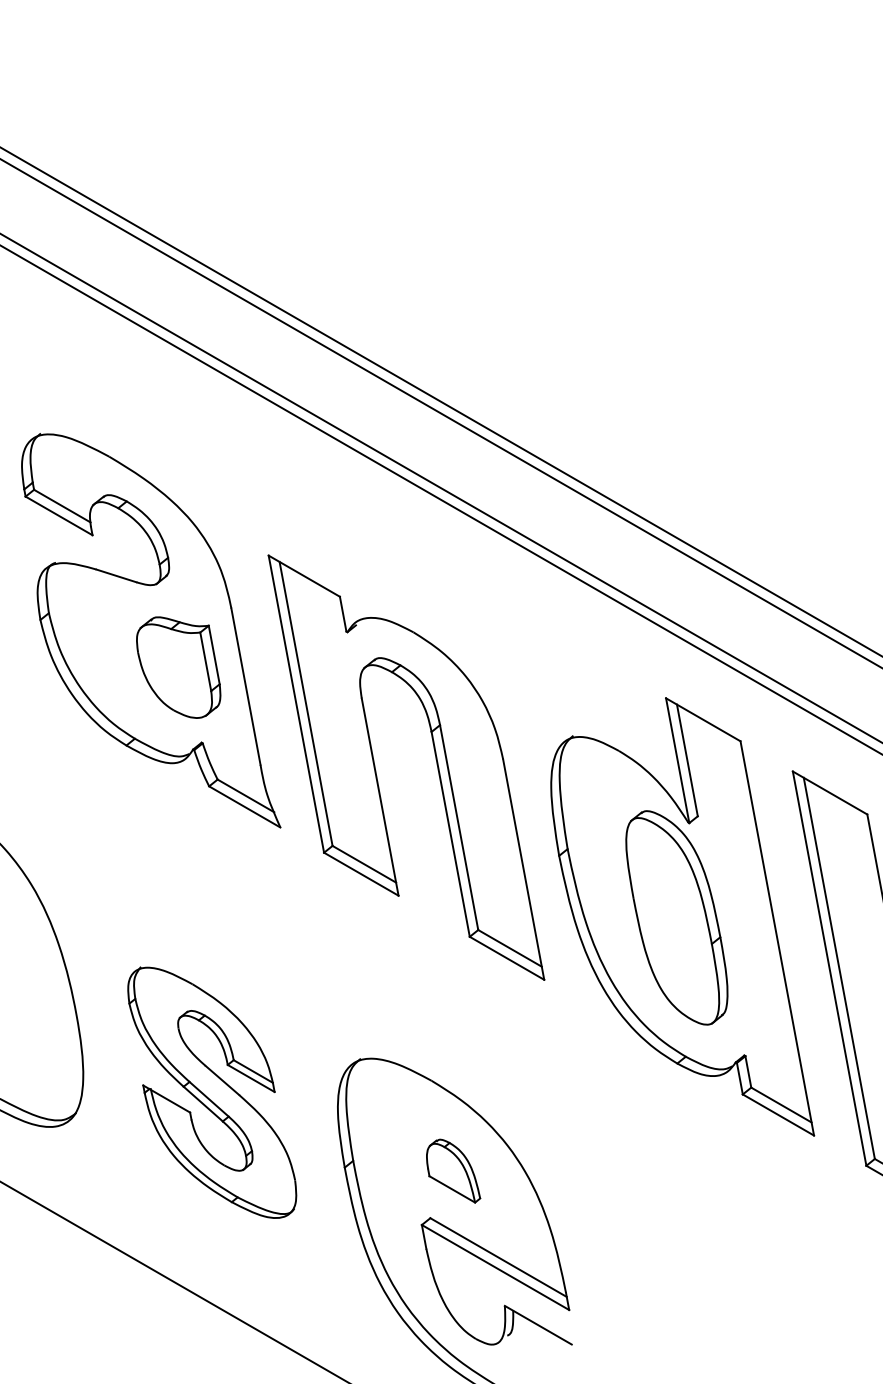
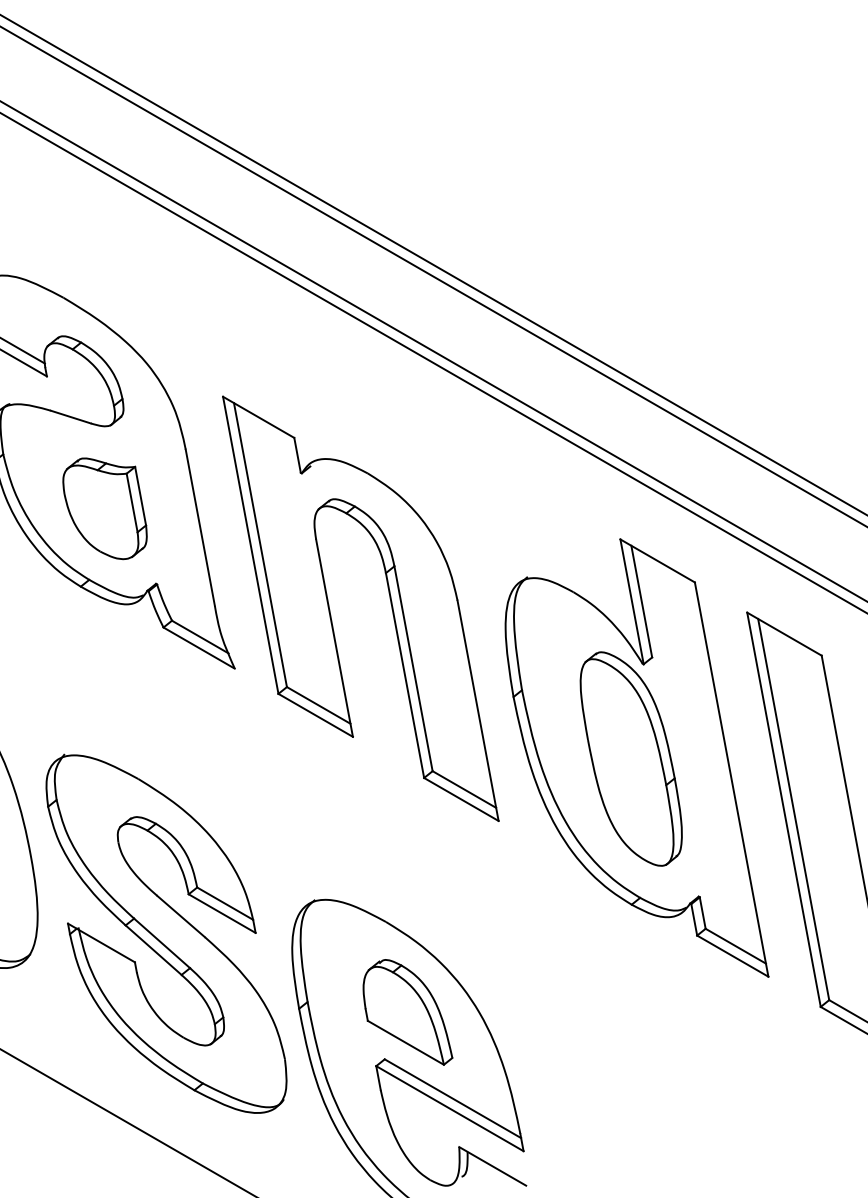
part: (178, 667) -> (104, 508), moved
part: (212, 1092) -> (166, 933), size x1.43
part: (453, 1170) -> (407, 1011), size x1.67

